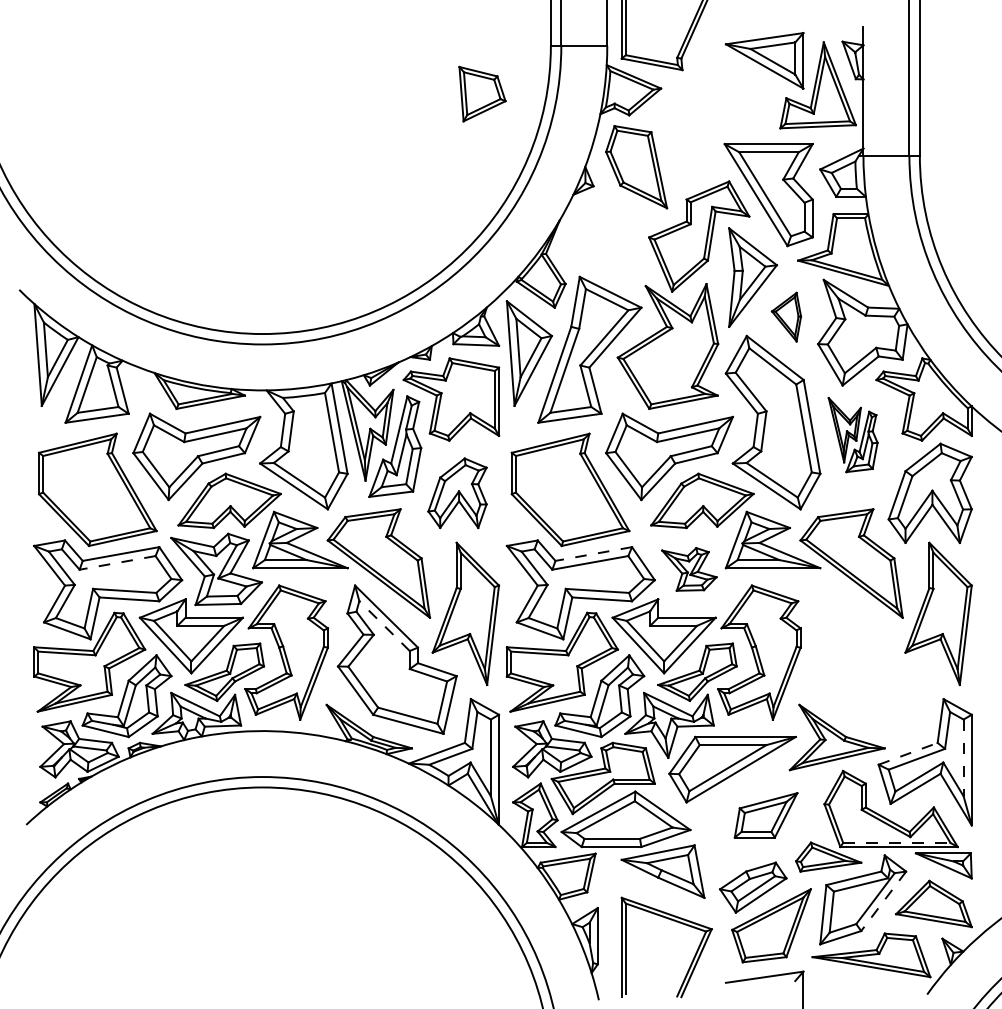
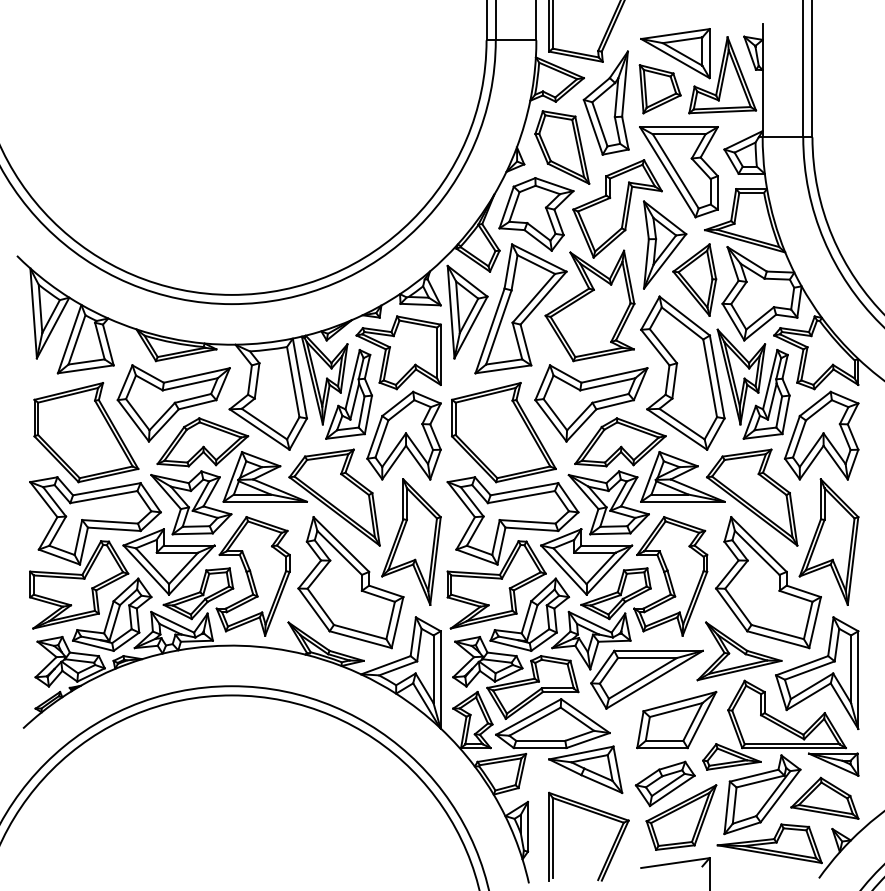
part: (482, 93) -> (660, 88), moved
part: (686, 116) -> (606, 102), added
part: (607, 242) -> (536, 214), added
part: (786, 316) -> (694, 279), size x1.67
part: (852, 434) -> (752, 383), size x1.67
part: (457, 492) -> (404, 434), size x1.43
line: (593, 554) -> (524, 489), dashed -> solid
line: (117, 562) -> (103, 496), dashed -> solid
part: (689, 569) -> (609, 502), size x1.67
line: (384, 625) -> (339, 552), dashed -> solid
part: (869, 659) -> (767, 582), added
line: (908, 753) -> (802, 665), dashed -> solid
line: (963, 758) -> (851, 669), dashed -> solid
part: (765, 815) -> (676, 720), size x1.43
line: (896, 842) -> (791, 744), dashed -> solid
line: (883, 901) -> (780, 796), dashed -> solid

